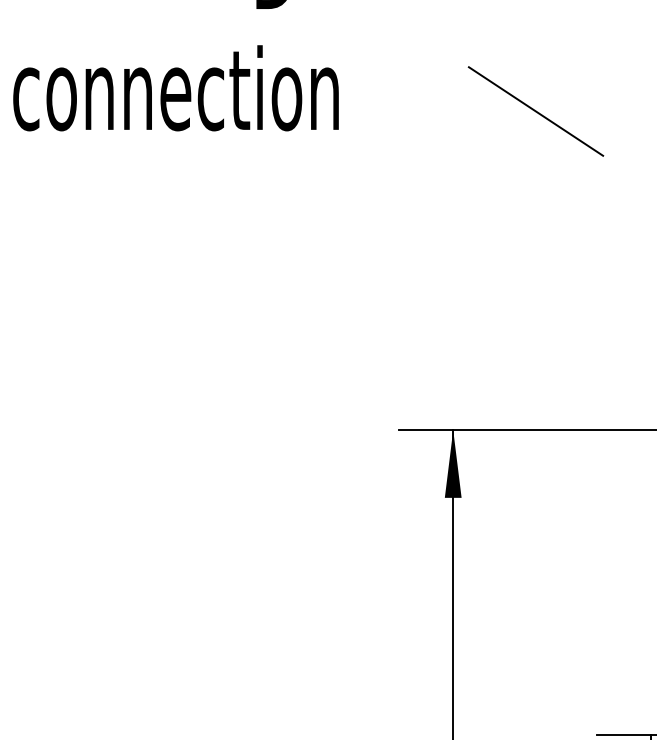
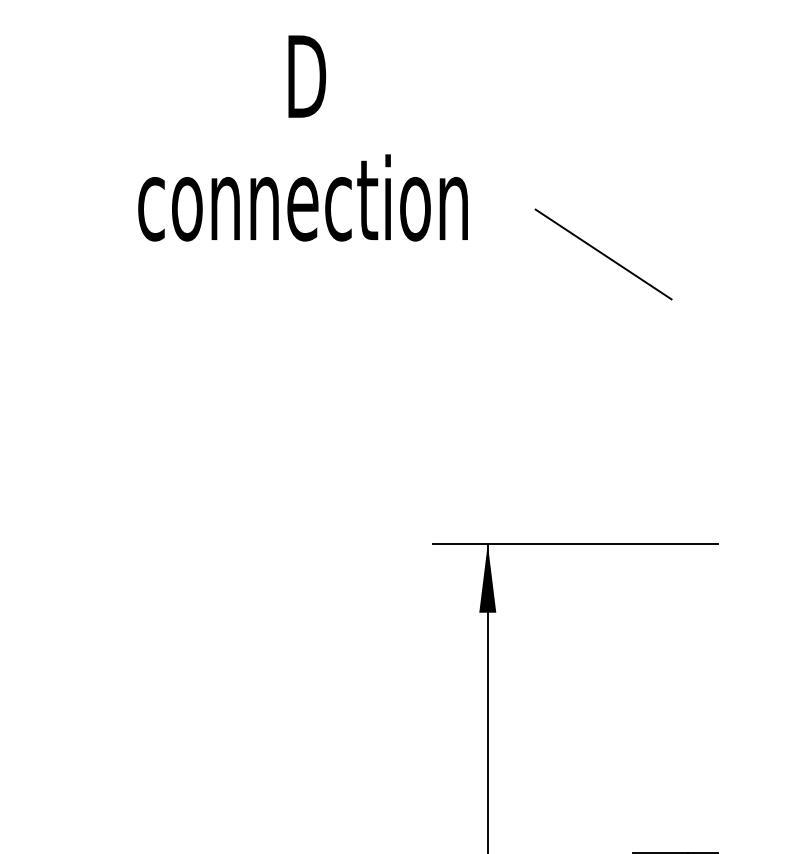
text: (175, 87) -> (302, 197), moved
line: (535, 111) -> (603, 254), moved

